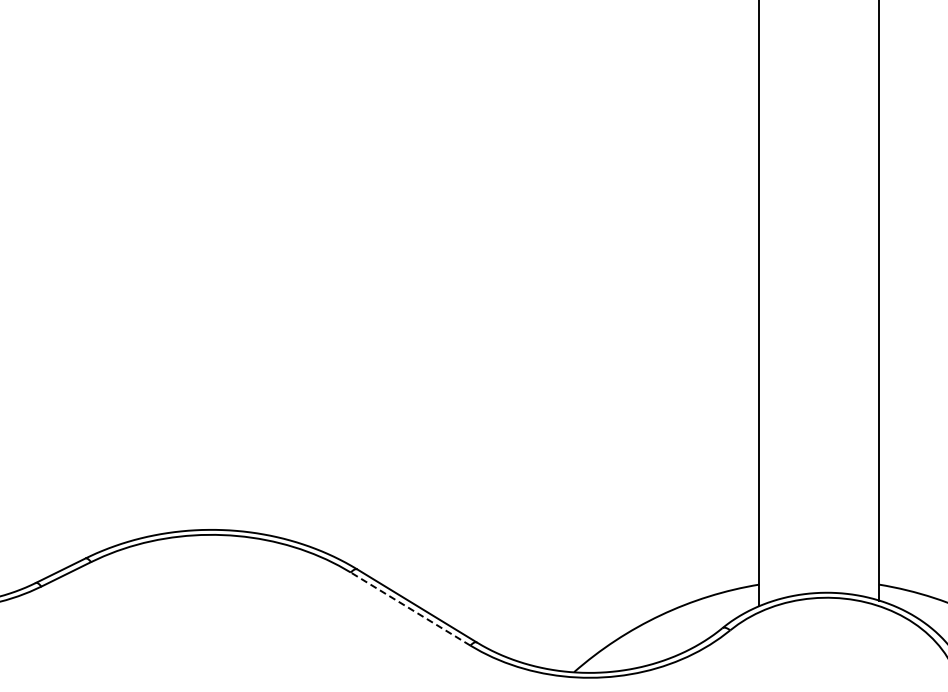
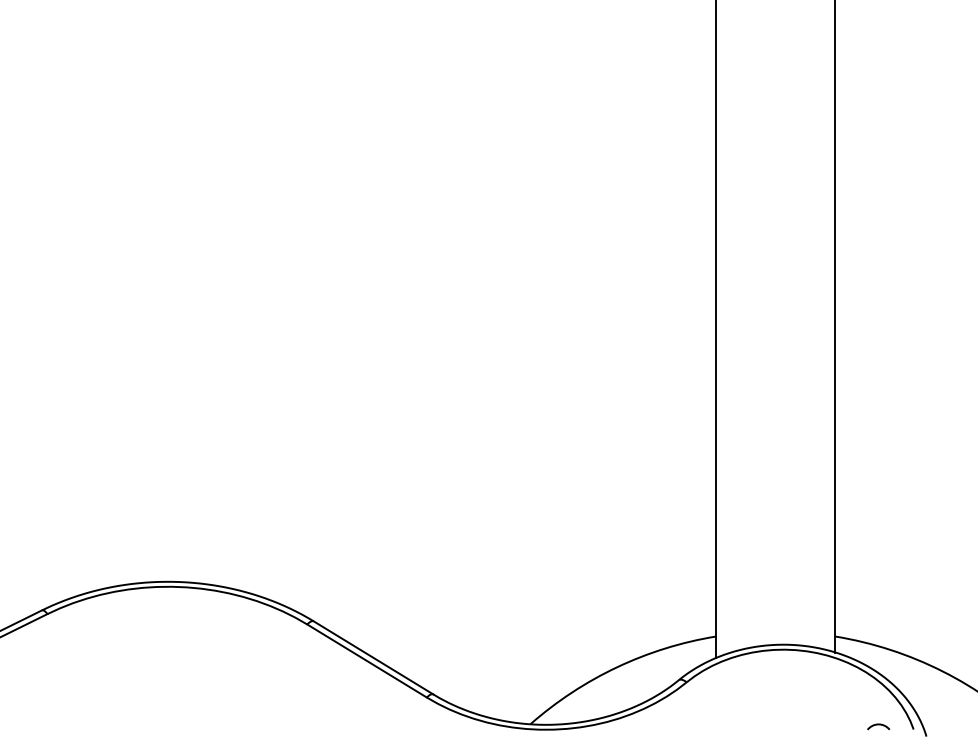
line: (410, 608) -> (366, 660), dashed -> solid
arc: (922, 673) -> (878, 725), added

